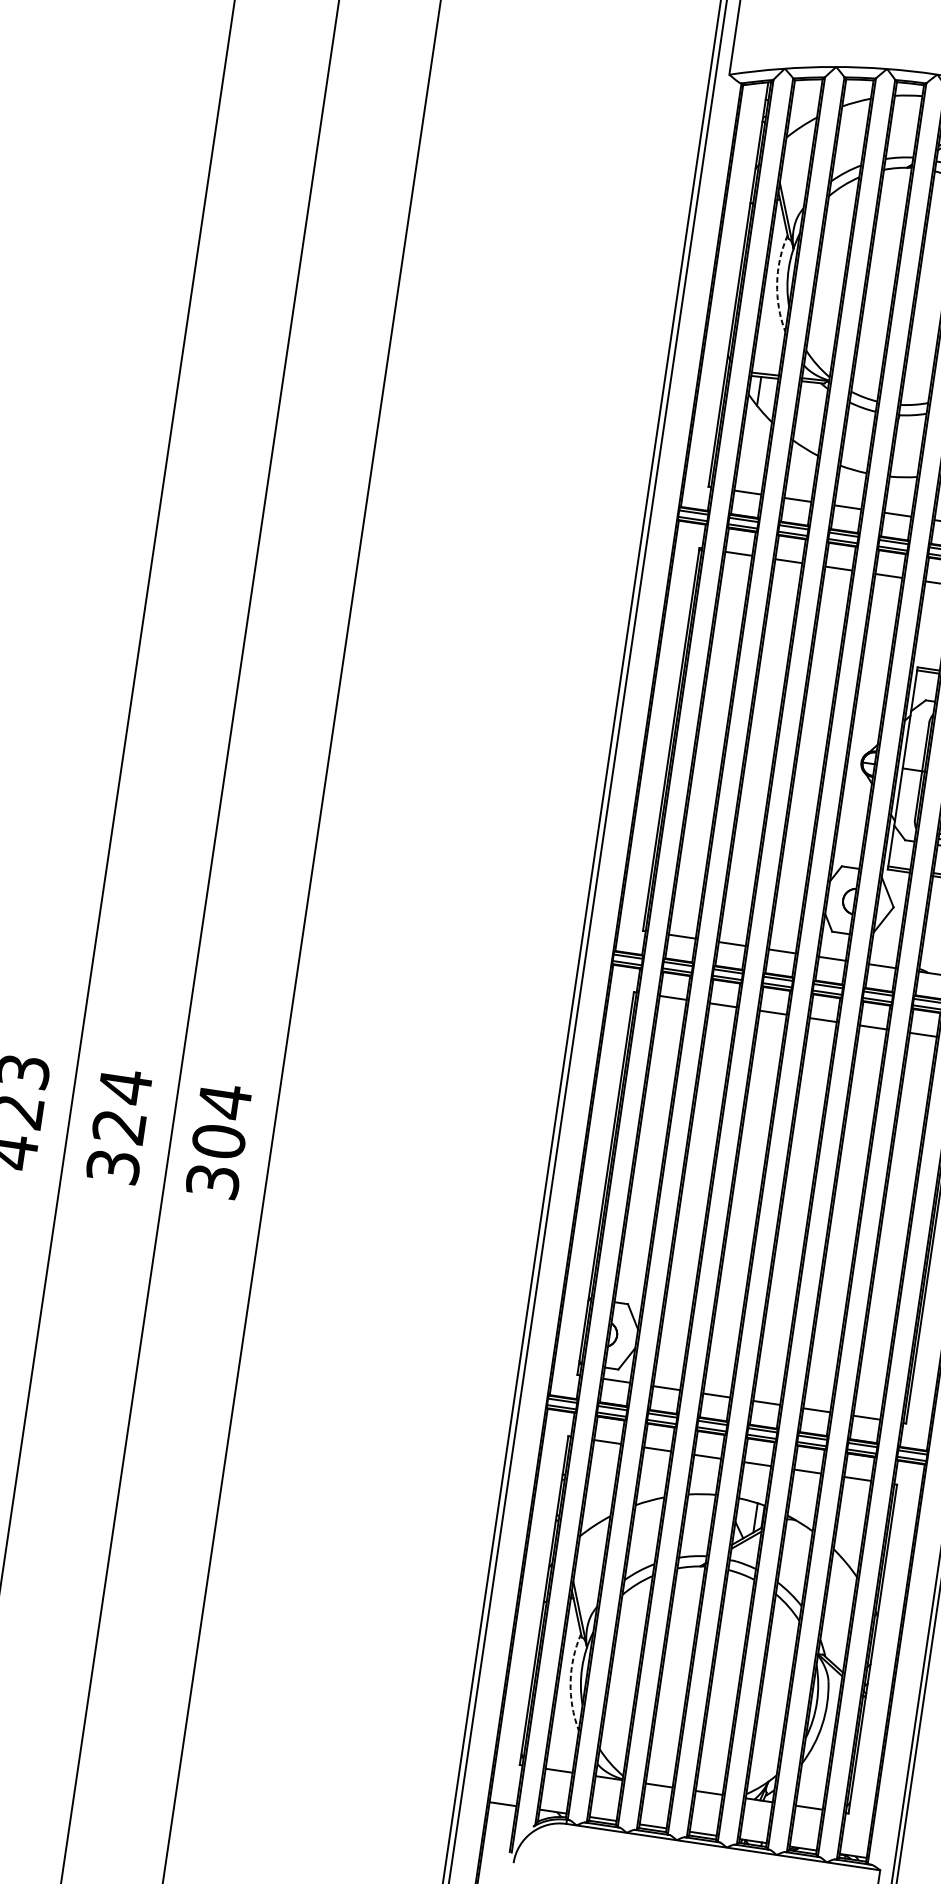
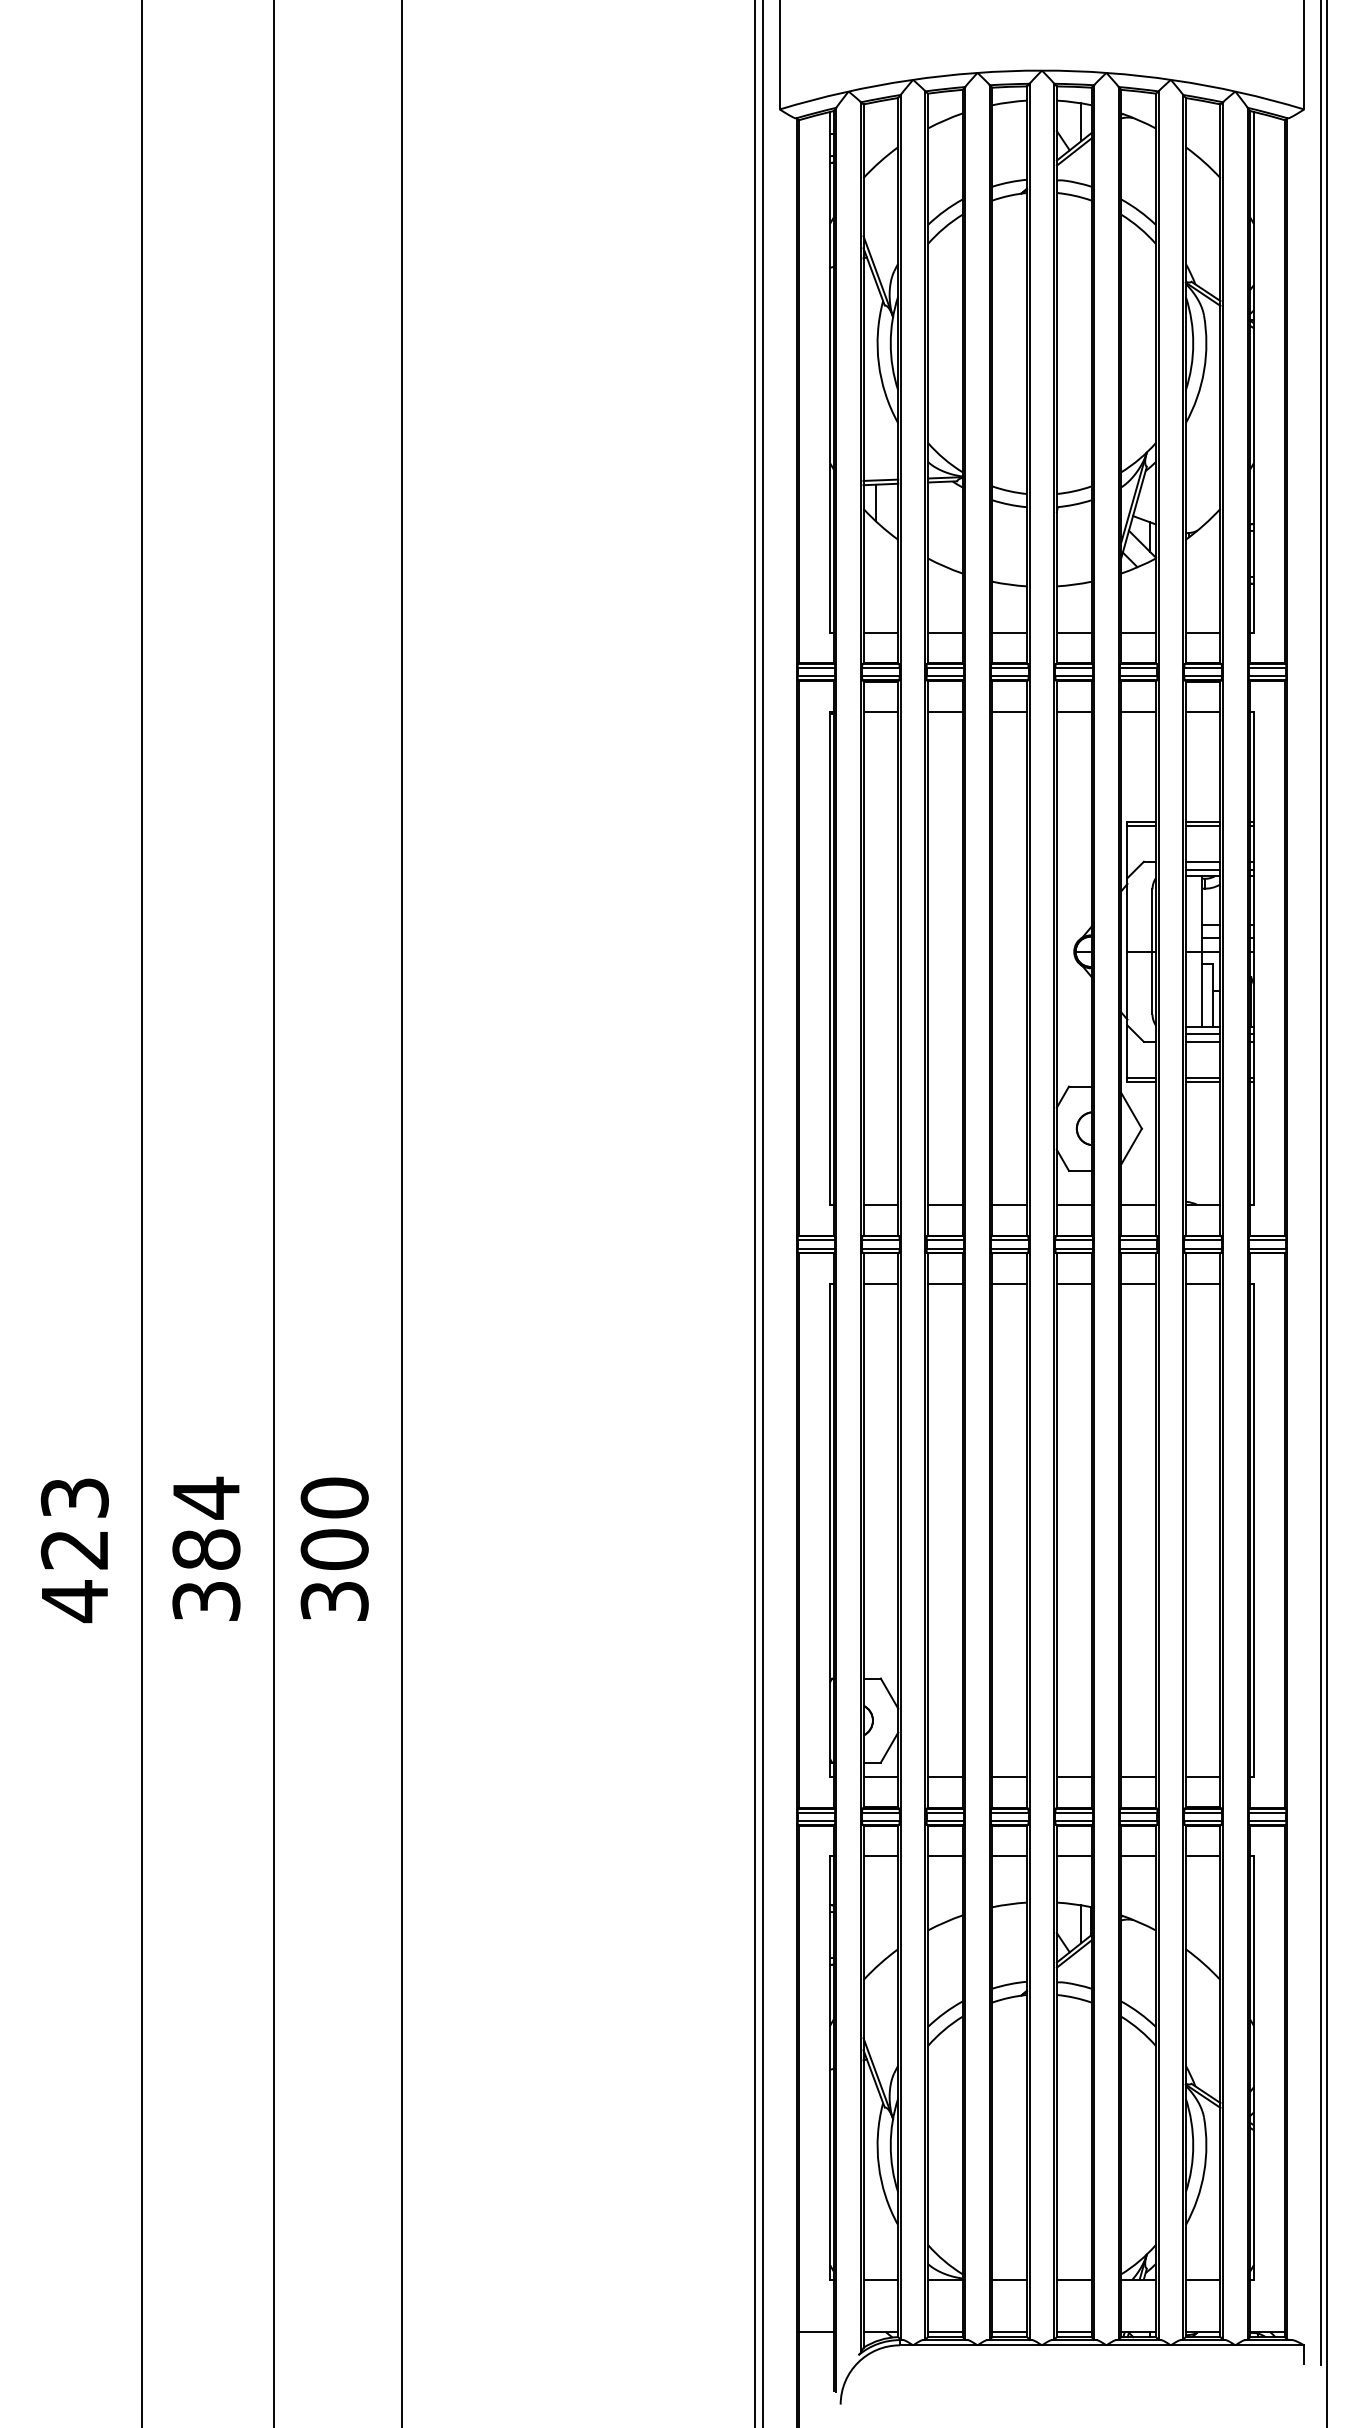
arc: (776, 283) -> (878, 363), dashed -> solid
text: (224, 1101) -> (334, 1497), 304 -> 300
text: (119, 1126) -> (206, 1549), 324 -> 384
arc: (570, 1681) -> (878, 2165), dashed -> solid

